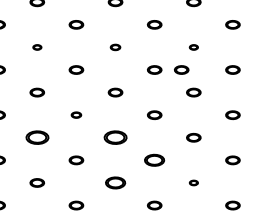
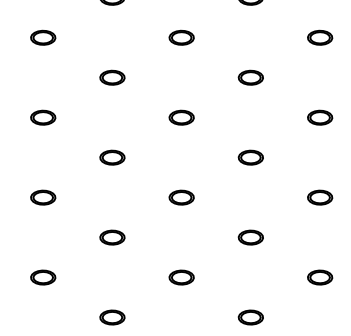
part: (37, 47) -> (43, 37), size x1.67
part: (115, 47) -> (181, 37), size x1.43
part: (193, 47) -> (319, 37), size x1.67
part: (181, 69) -> (298, 76), removed
part: (76, 114) -> (112, 156), size x1.43
part: (36, 137) -> (41, 197), size x0.62
part: (115, 137) -> (181, 197), size x0.62
part: (154, 160) -> (250, 237), size x0.71
part: (115, 182) -> (181, 276), size x0.71
part: (193, 182) -> (319, 276), size x1.67

